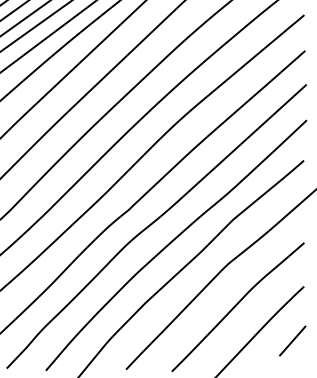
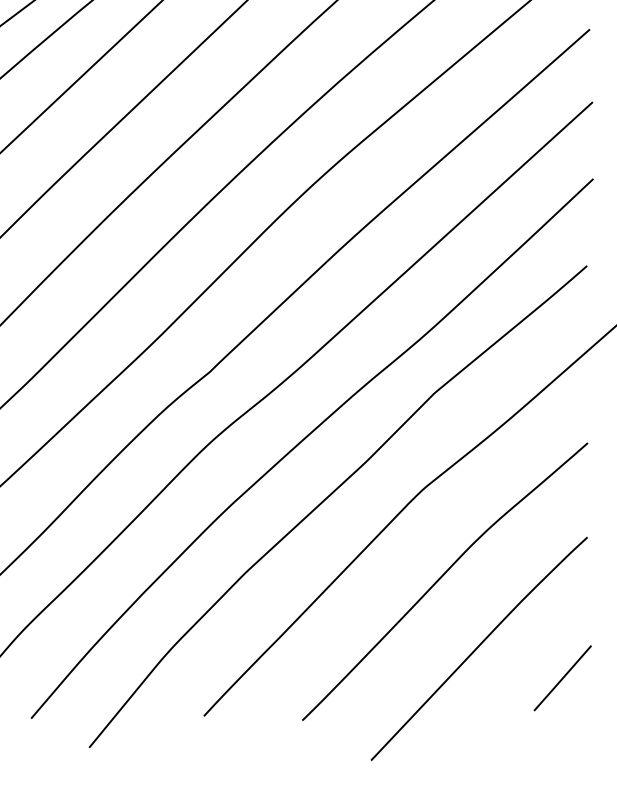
line: (292, 340) -> (562, 677), moved

